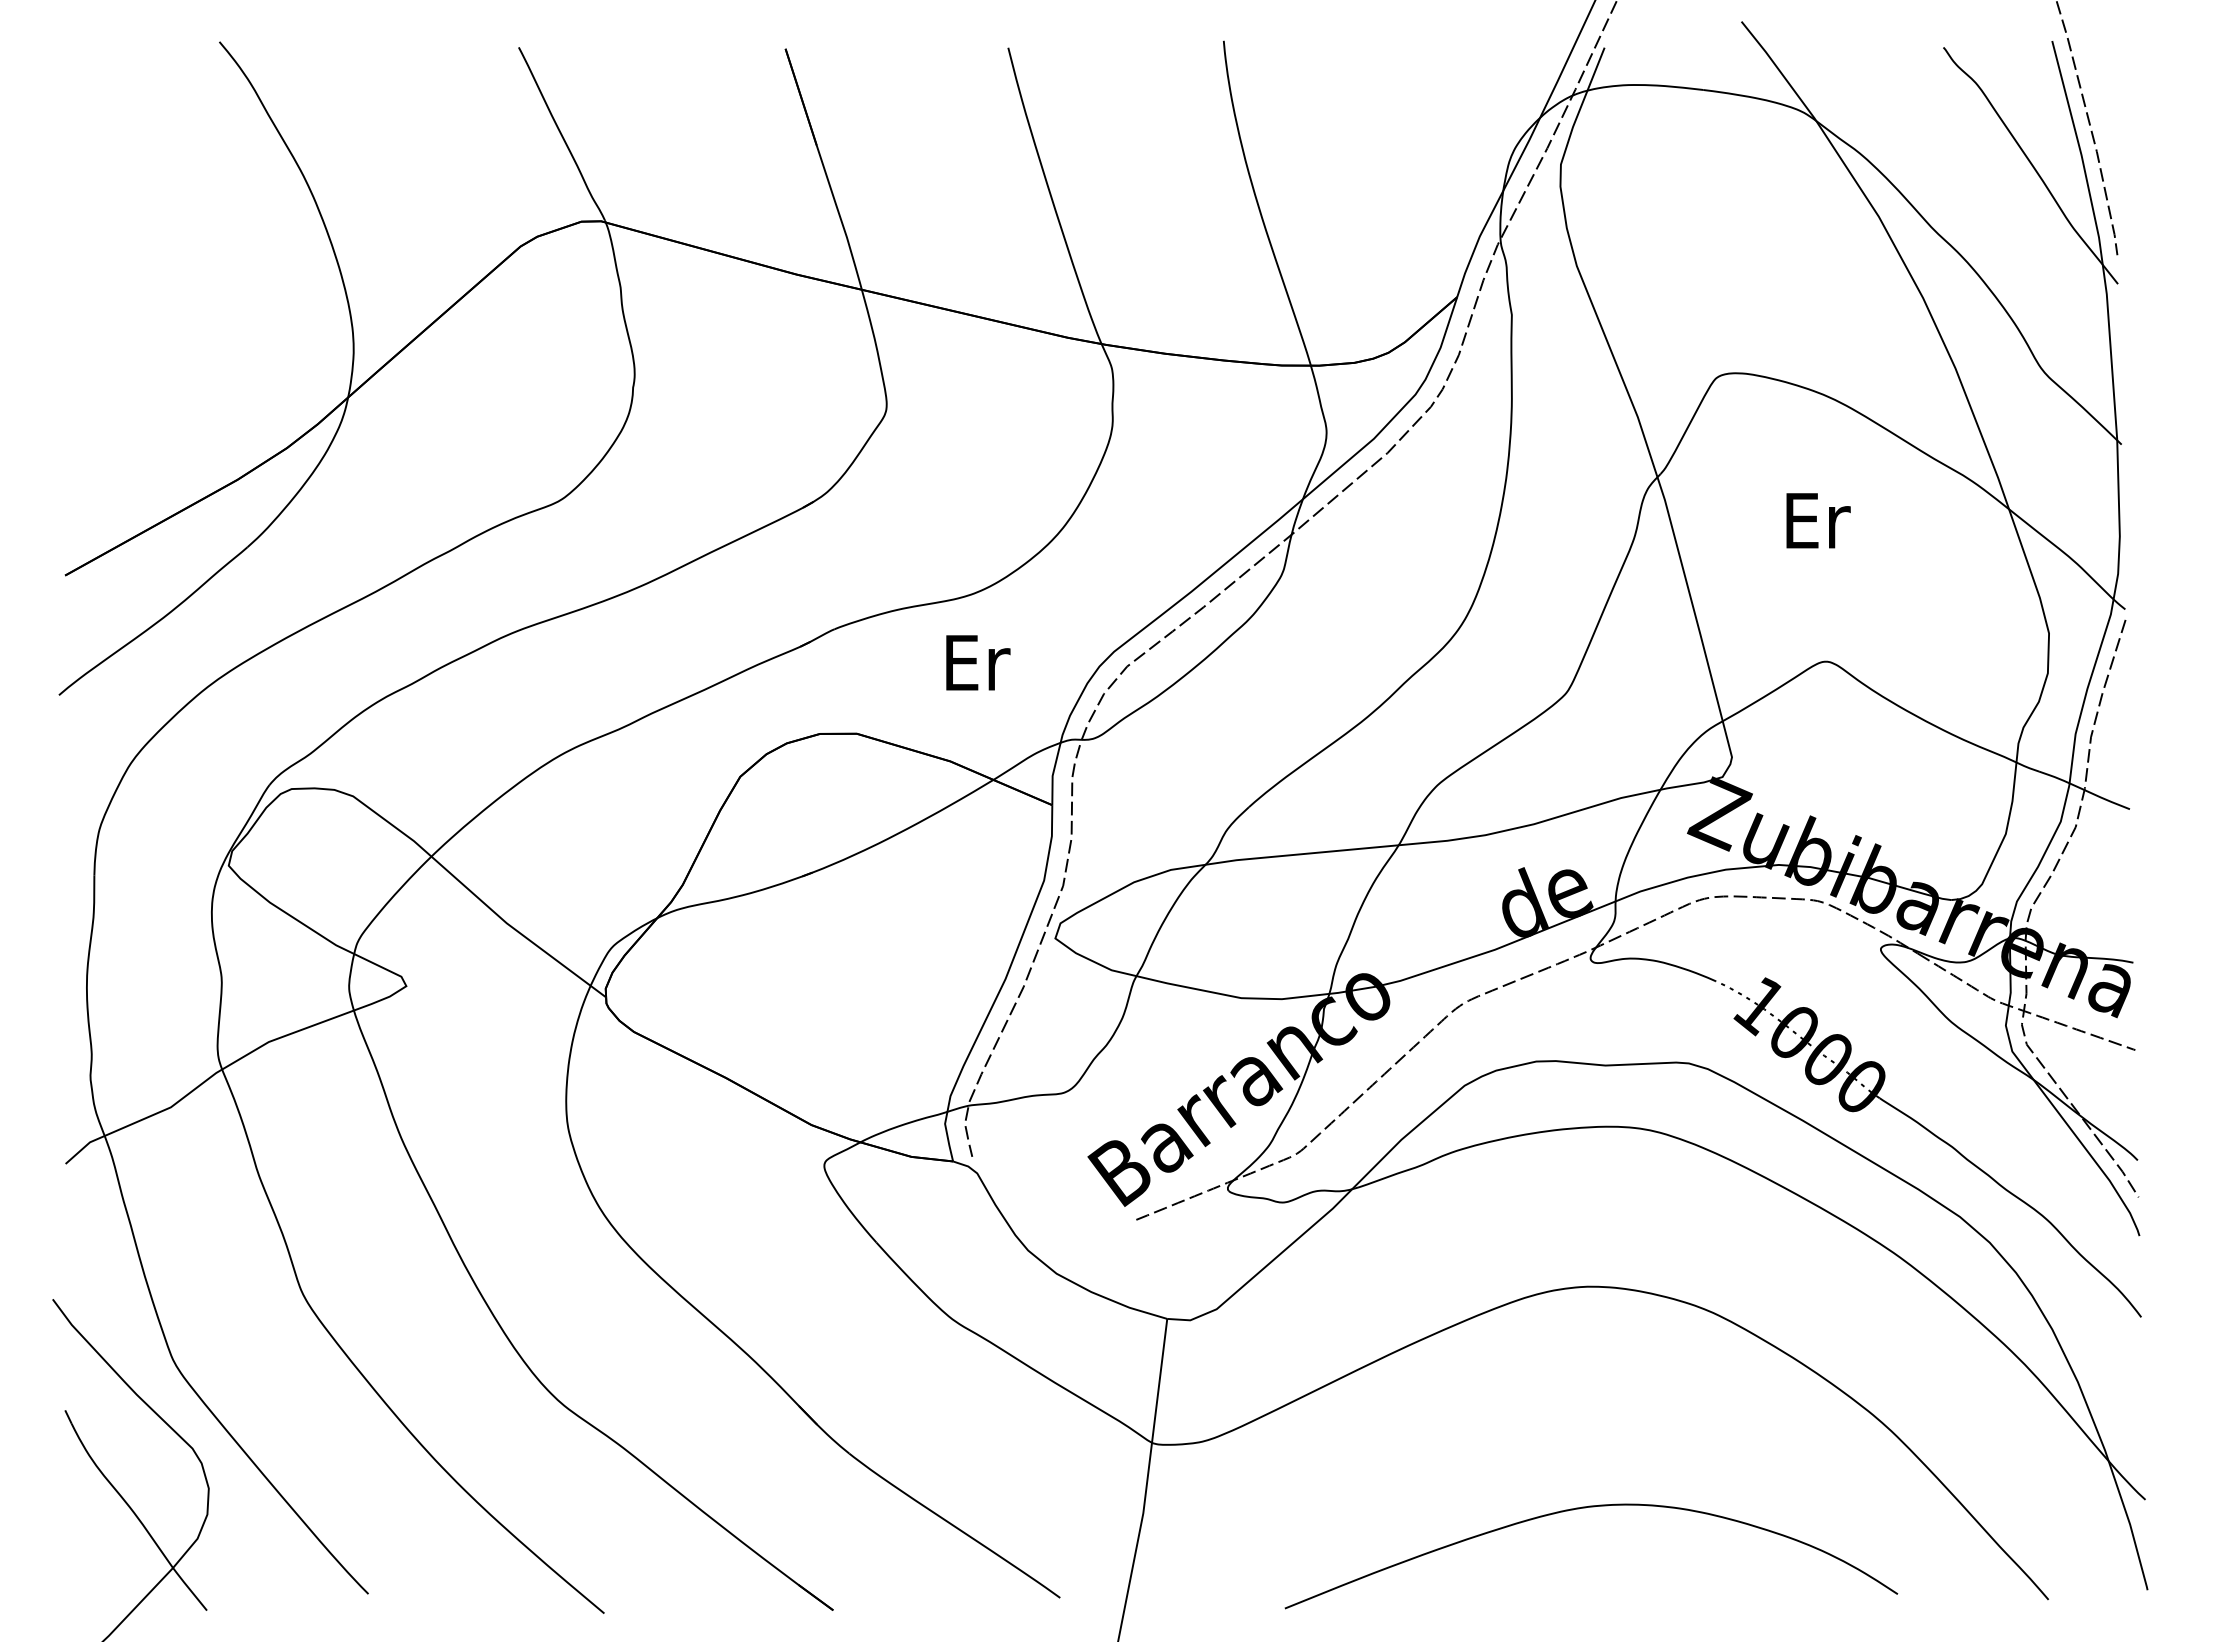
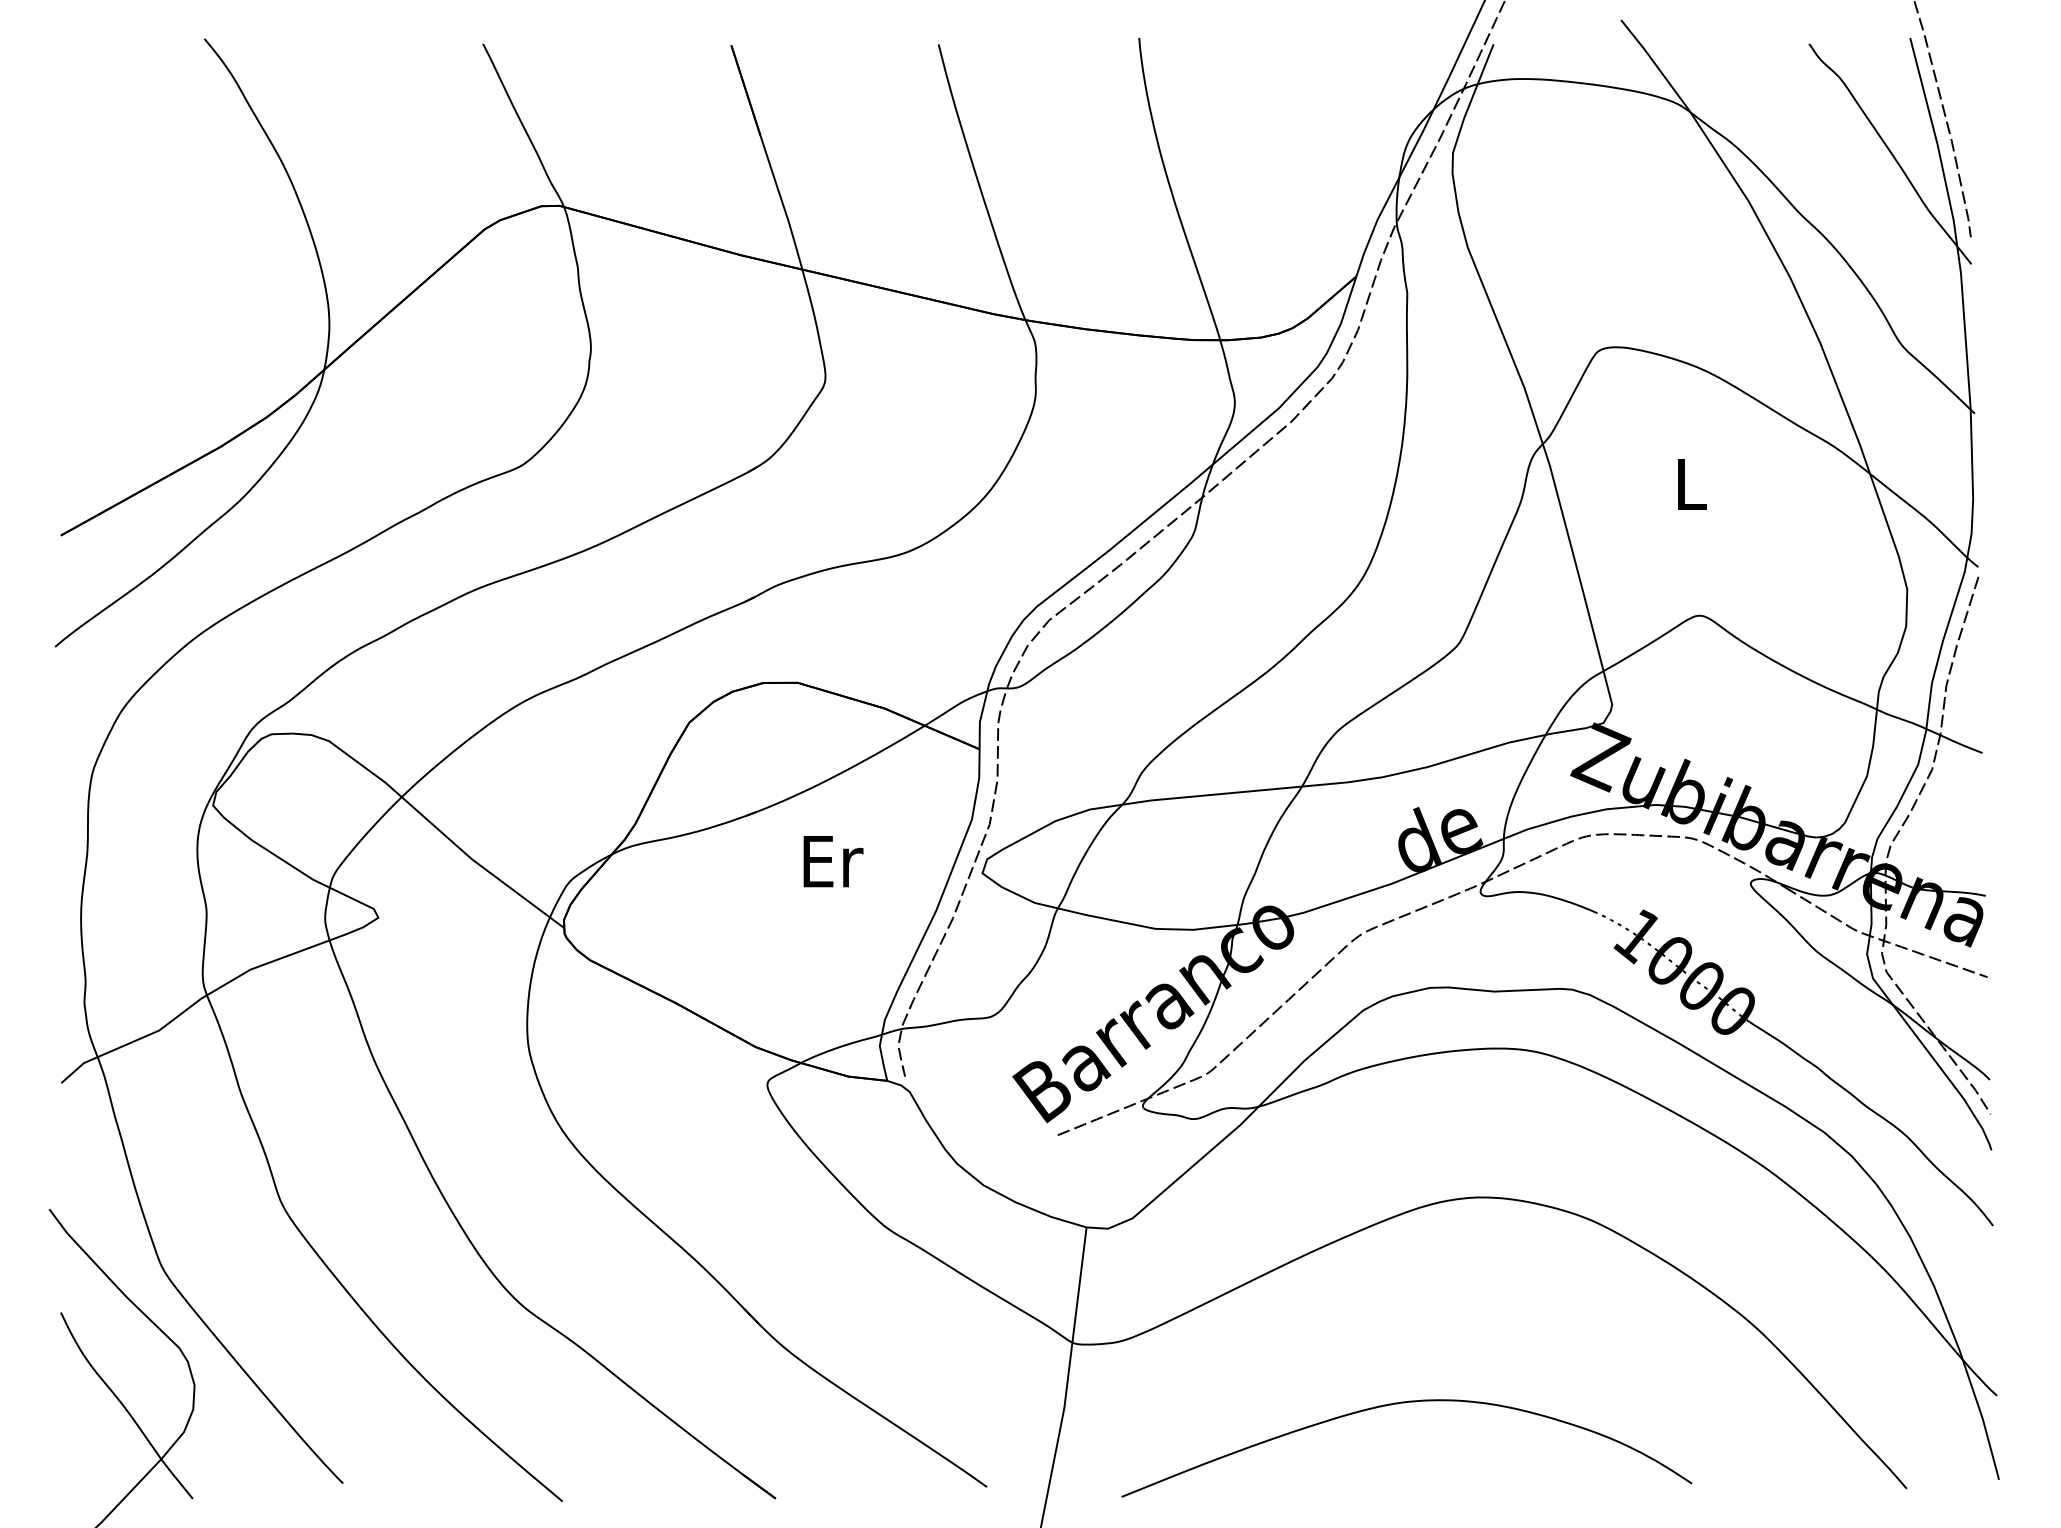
text: (1818, 520) -> (1692, 484), Er -> L
text: (978, 662) -> (833, 861), moved
curve: (1585, 1508) -> (1401, 1403), moved

